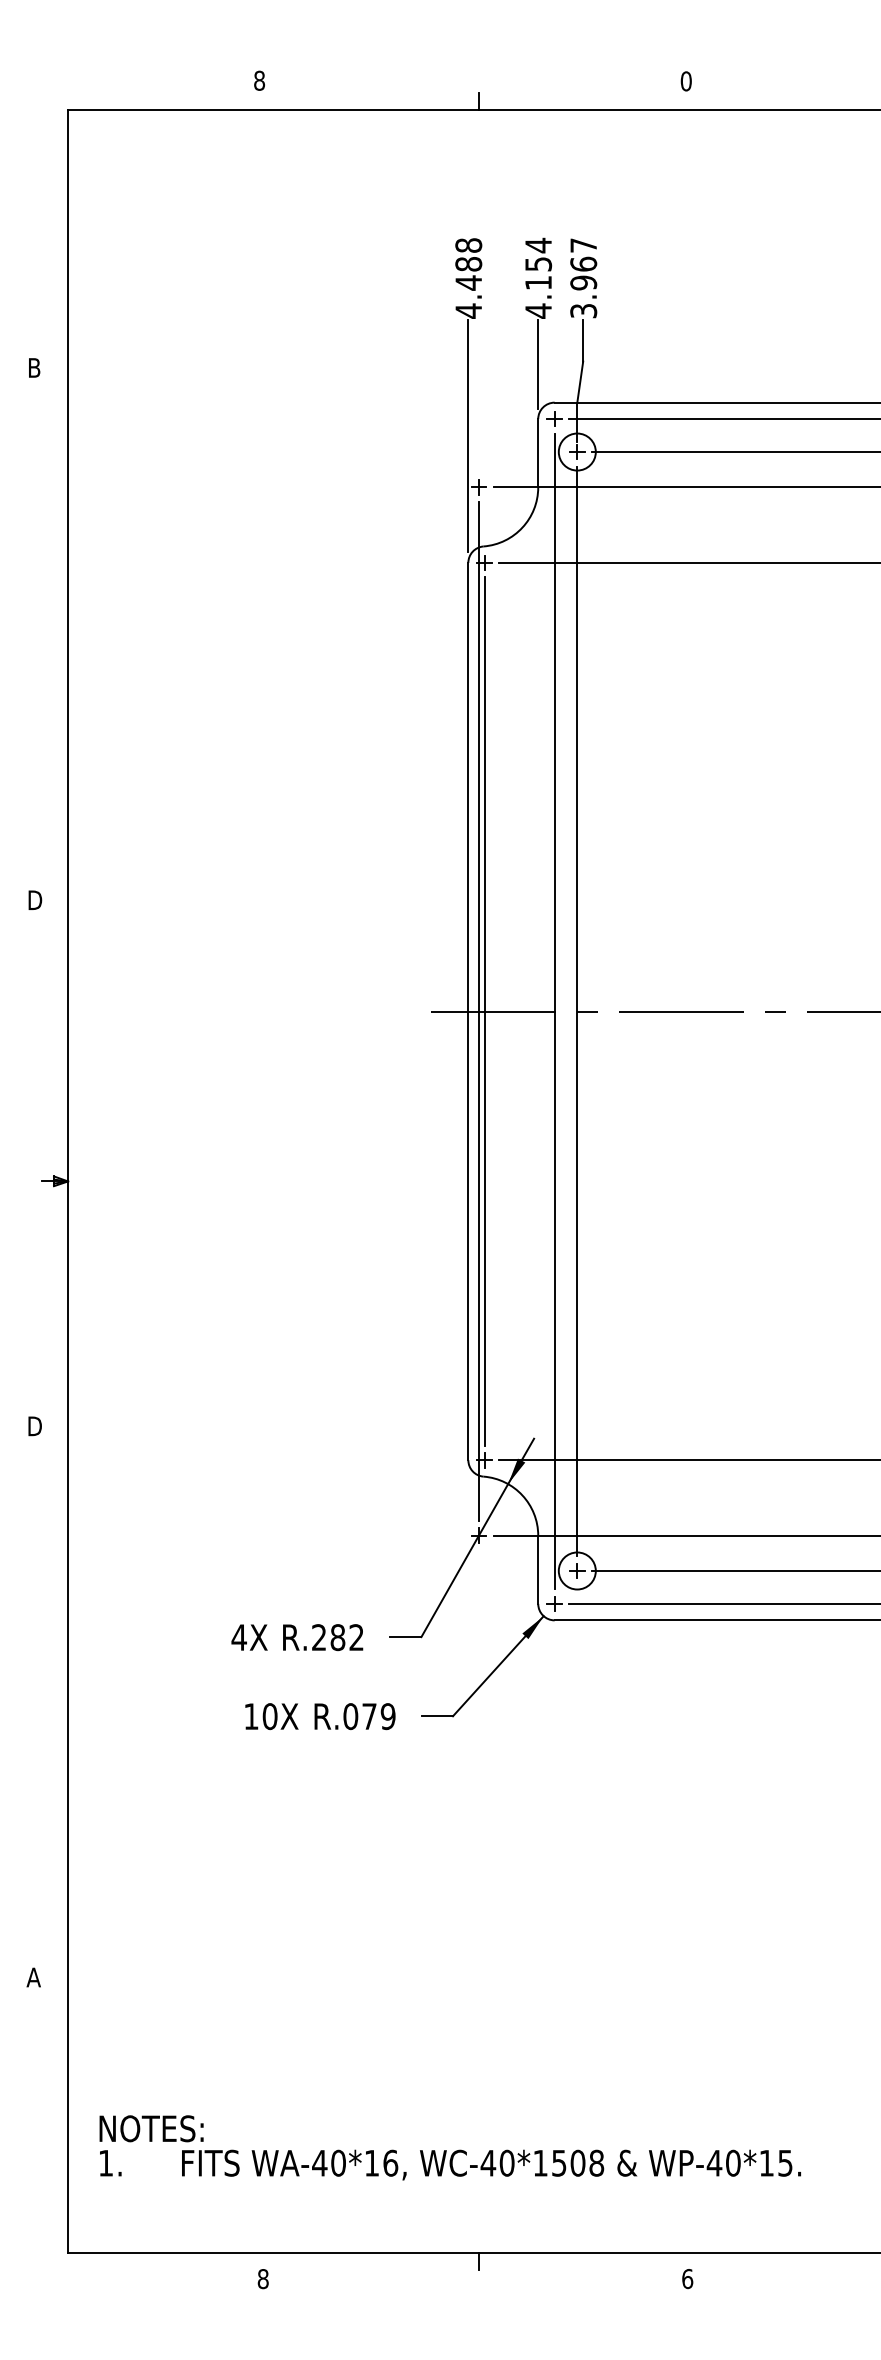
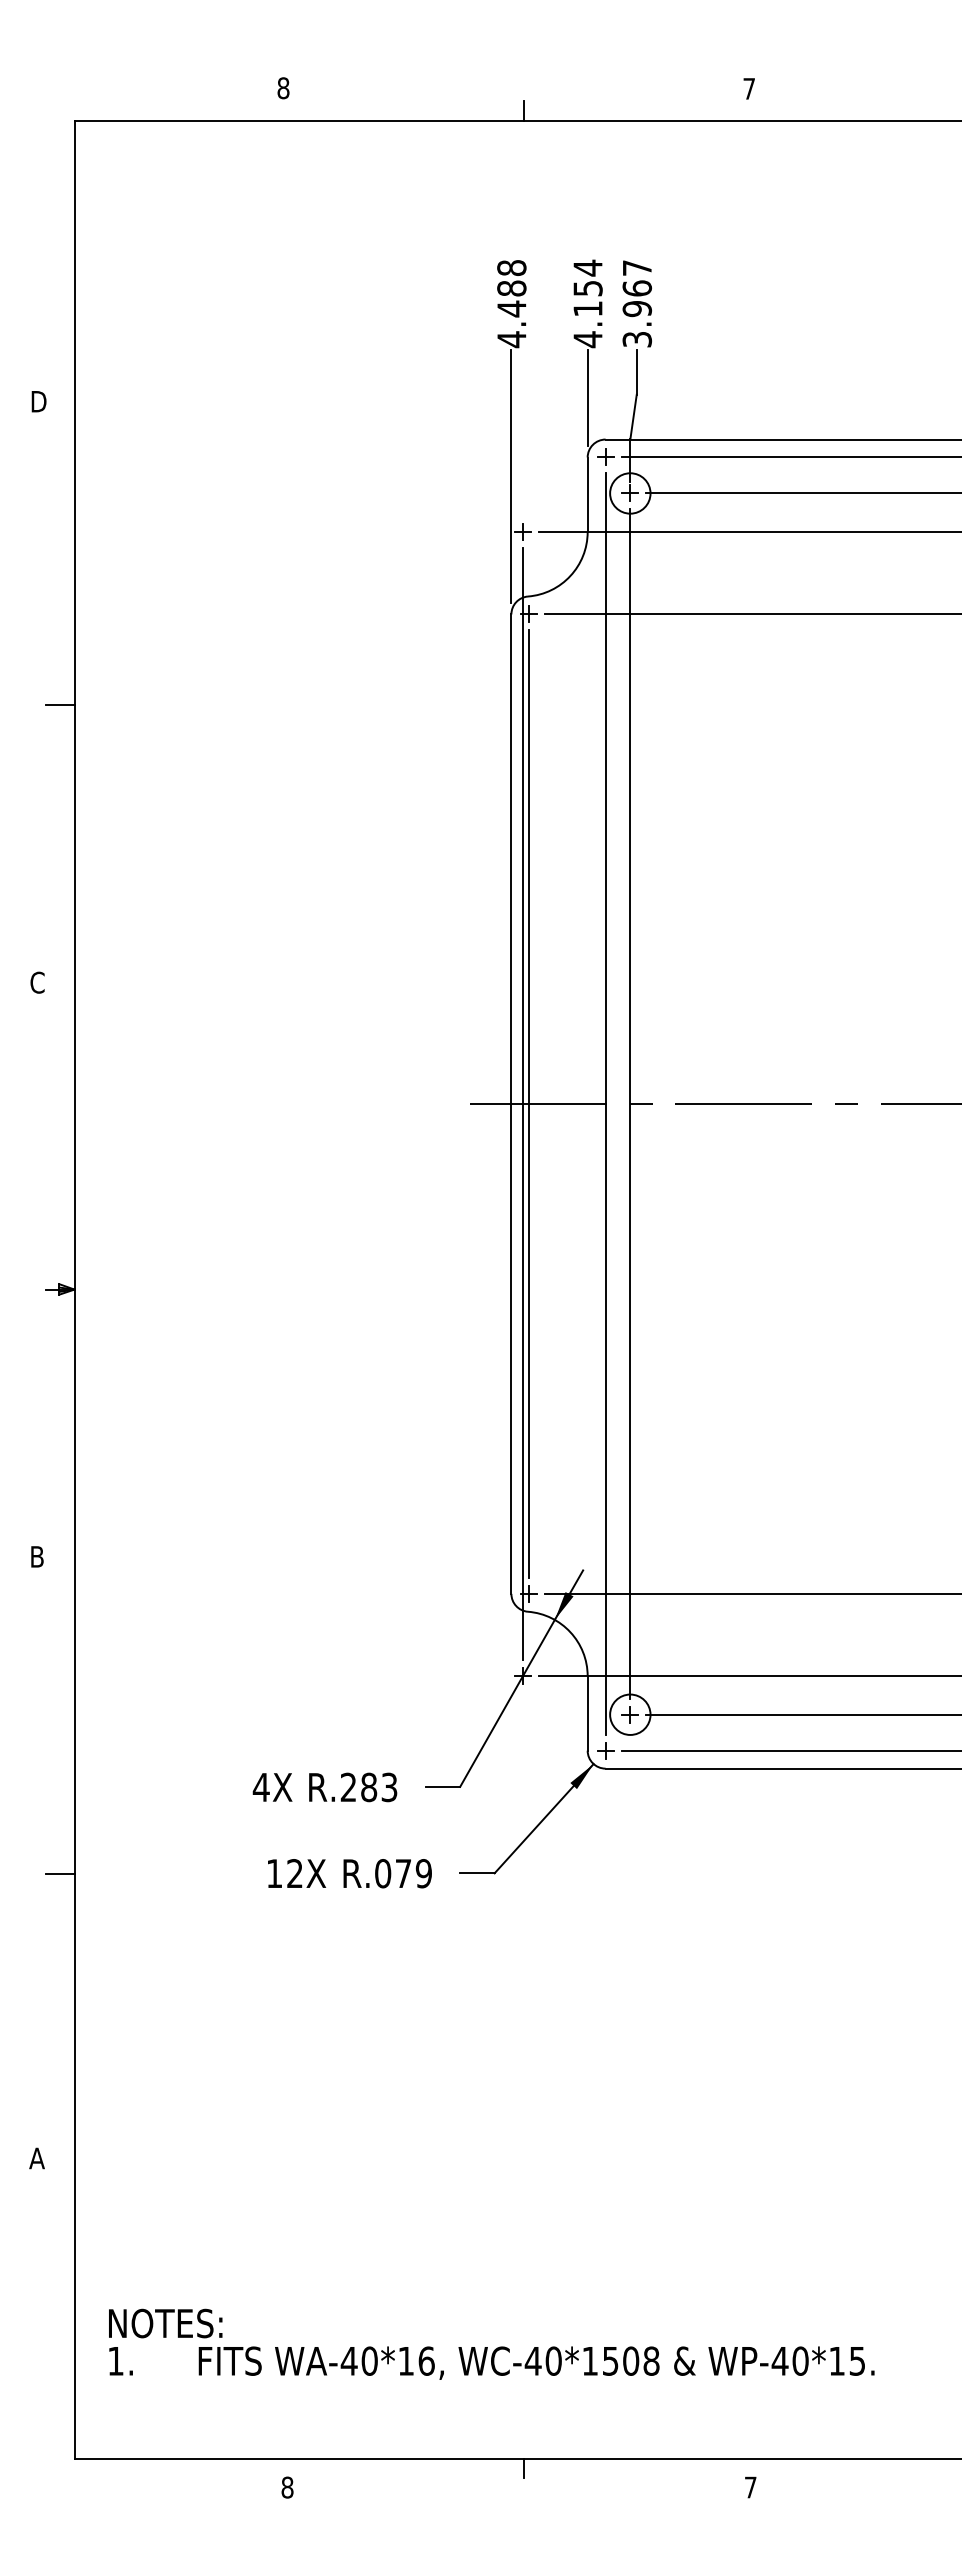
text: (686, 81) -> (749, 88), 0 -> 7
text: (36, 367) -> (40, 401), B -> D
line: (55, 646) -> (60, 705), added
text: (35, 900) -> (38, 982), D -> C
text: (35, 1425) -> (39, 1556), D -> B
text: (356, 1637) -> (389, 1787), R.282 -> R.283
text: (270, 1716) -> (295, 1873), 10X -> 12X
line: (55, 1717) -> (60, 1874), added
text: (687, 2278) -> (750, 2487), 6 -> 7

